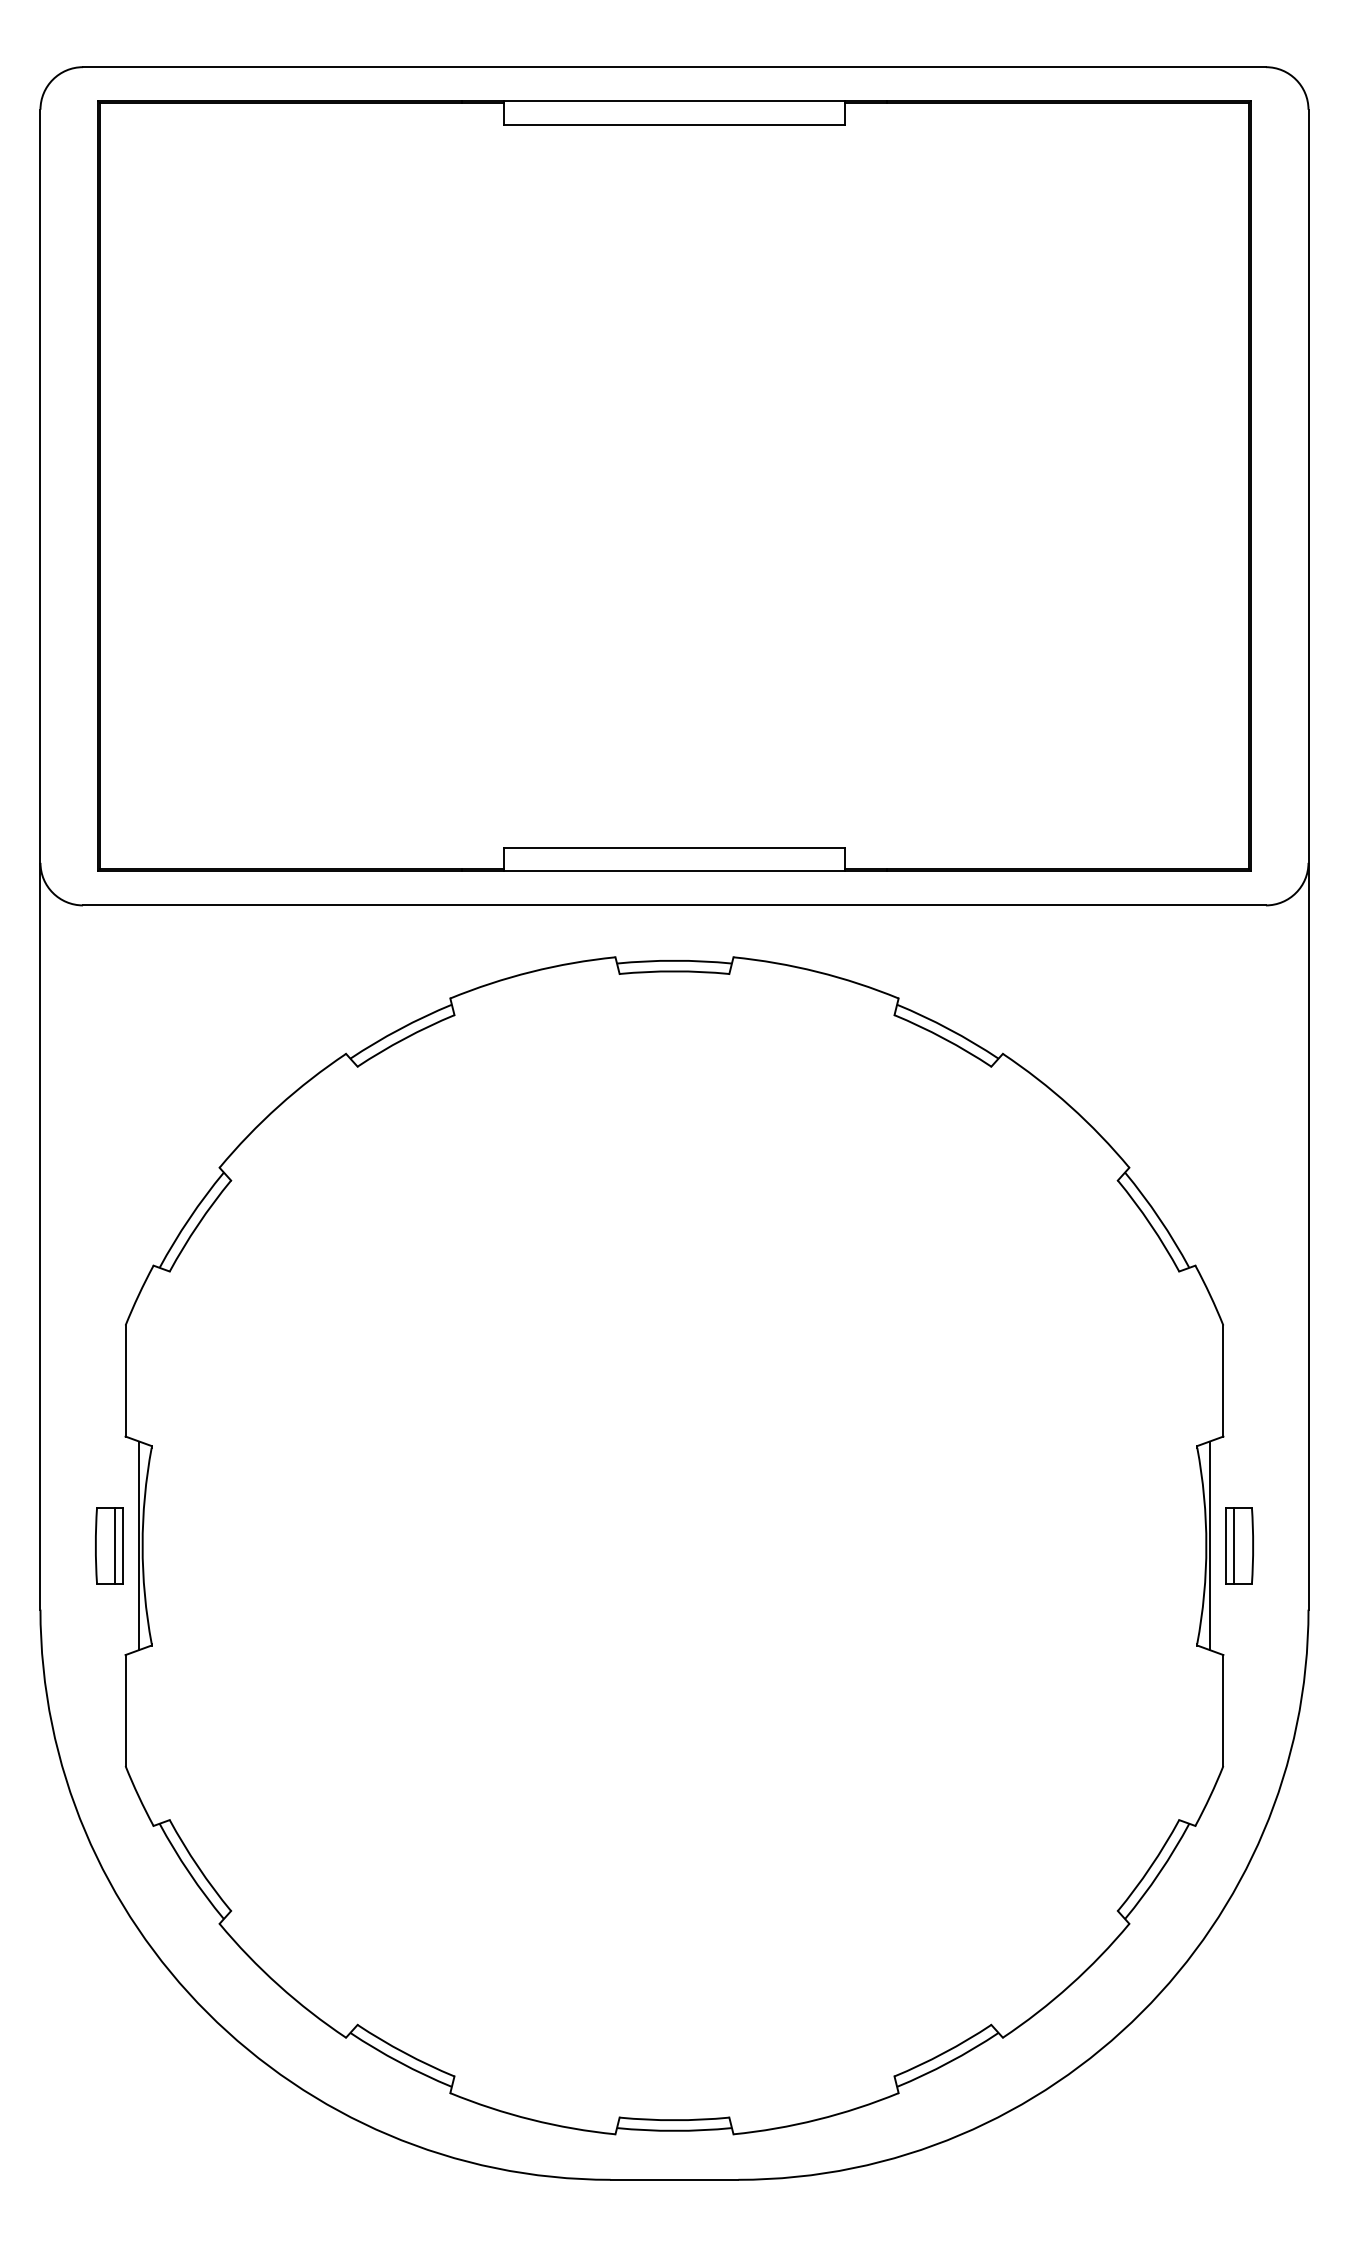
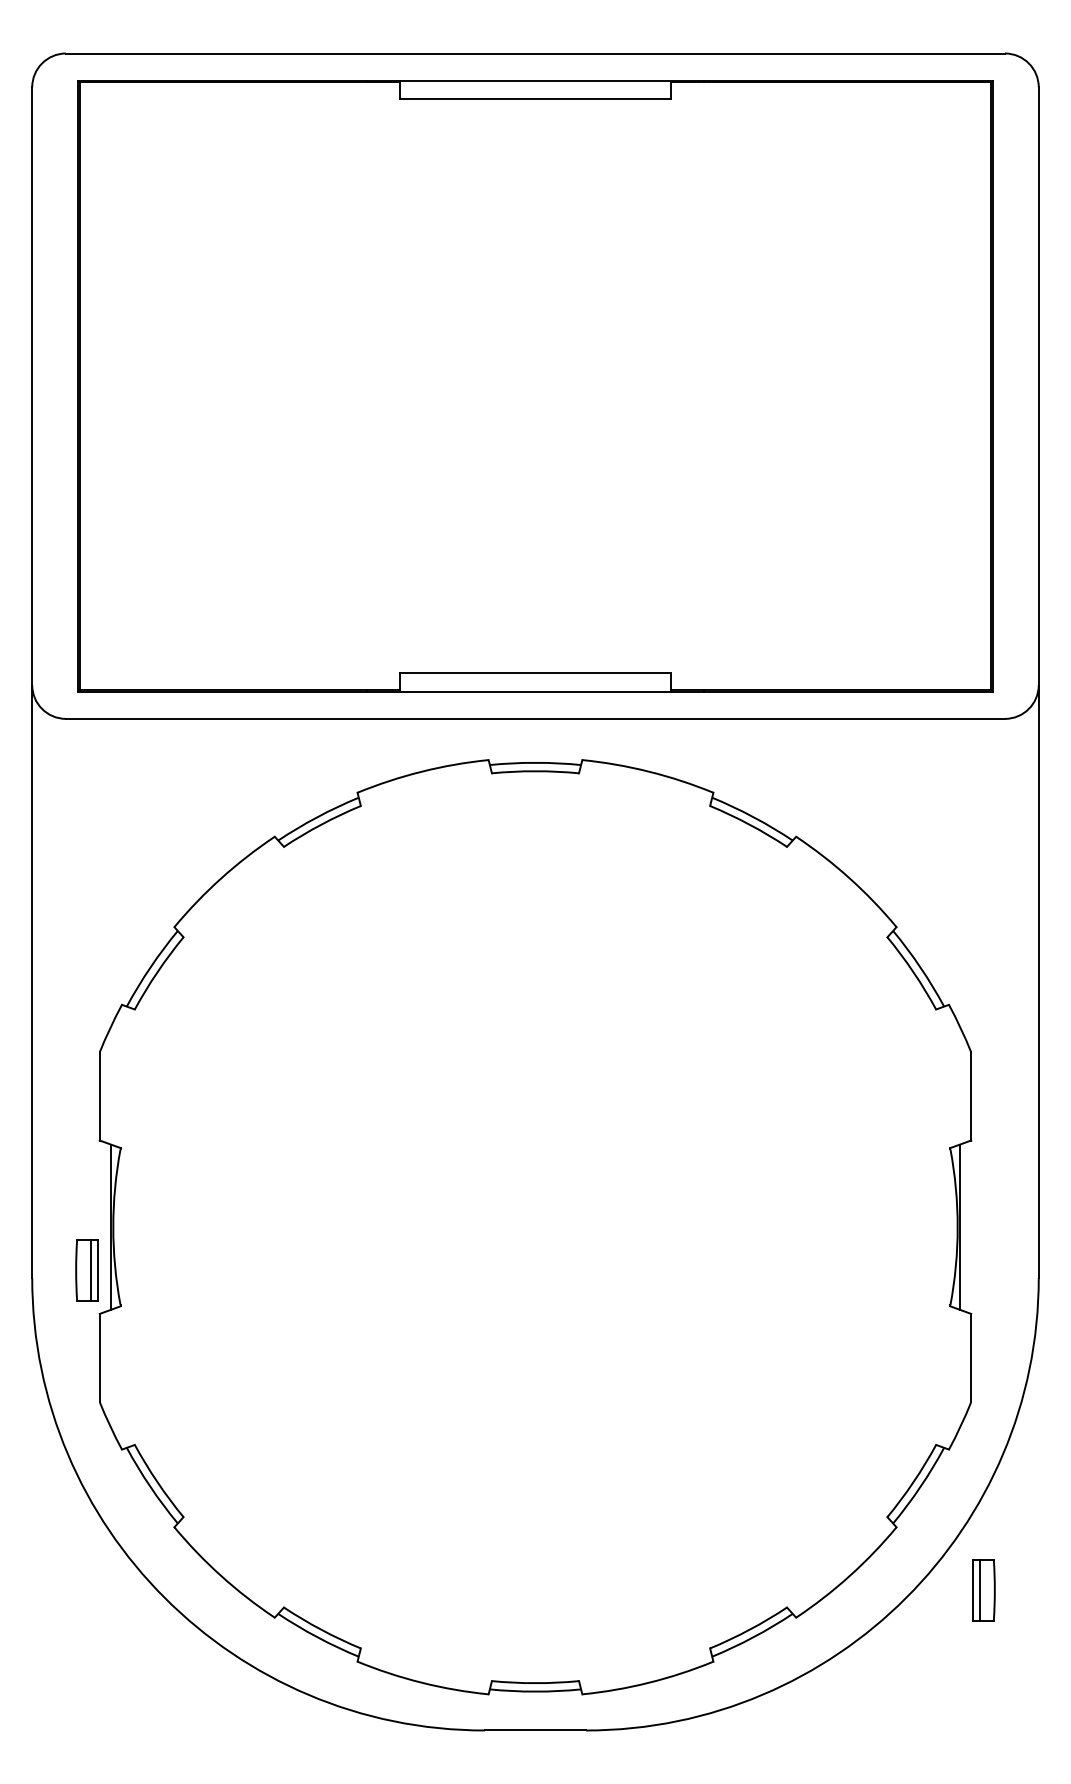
part: (108, 1546) -> (86, 1270), moved
part: (1238, 1546) -> (983, 1590), moved

